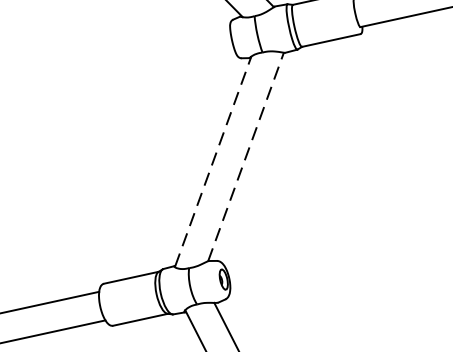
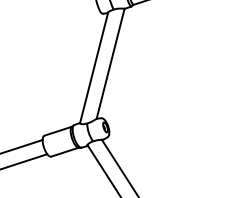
line: (245, 156) -> (110, 63), dashed -> solid
line: (213, 161) -> (94, 67), dashed -> solid

